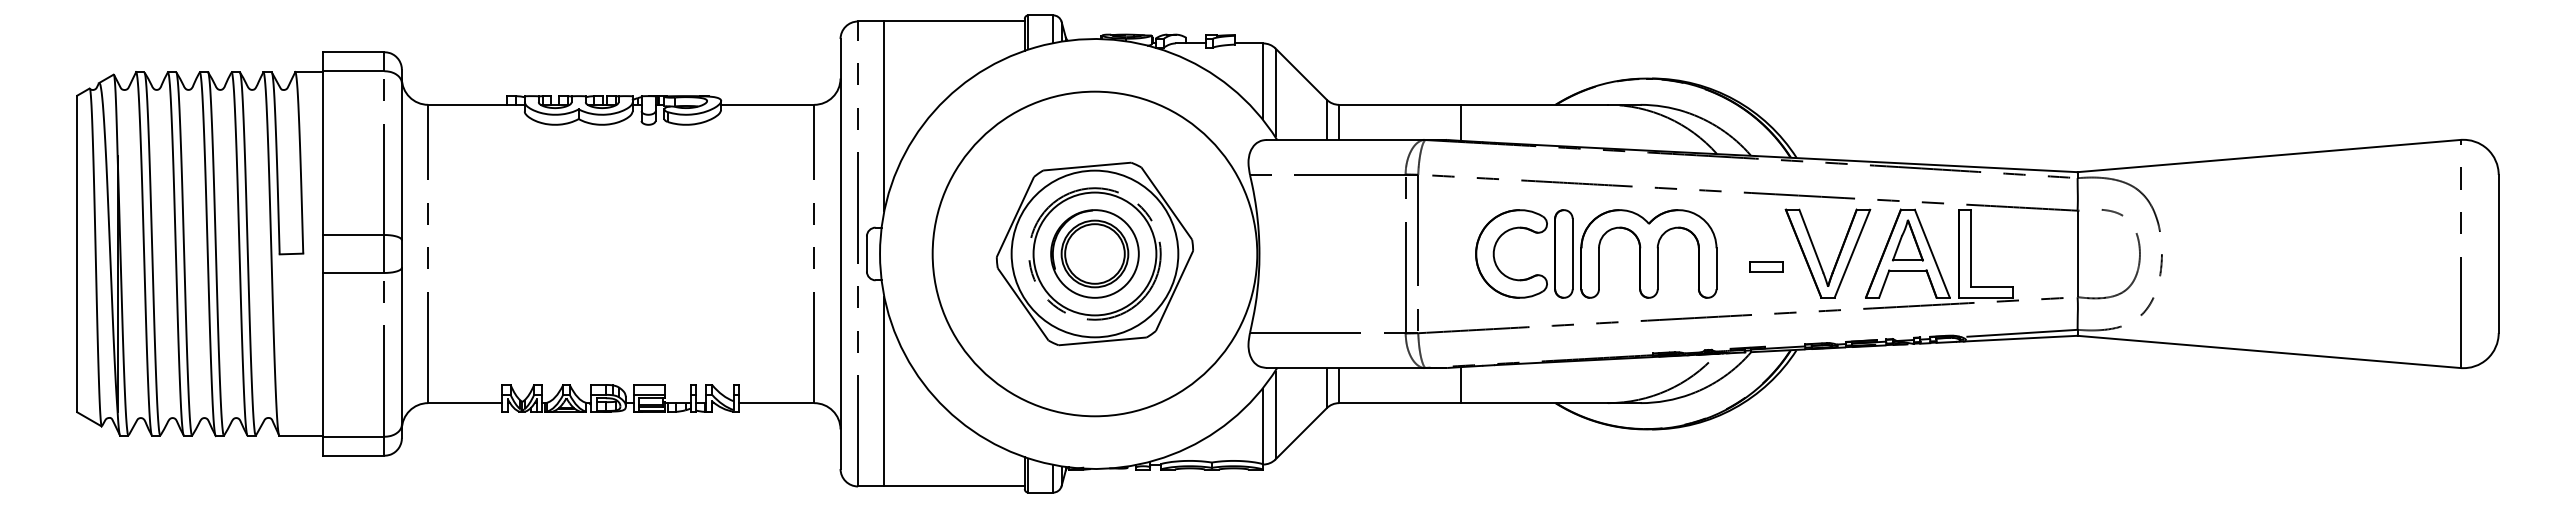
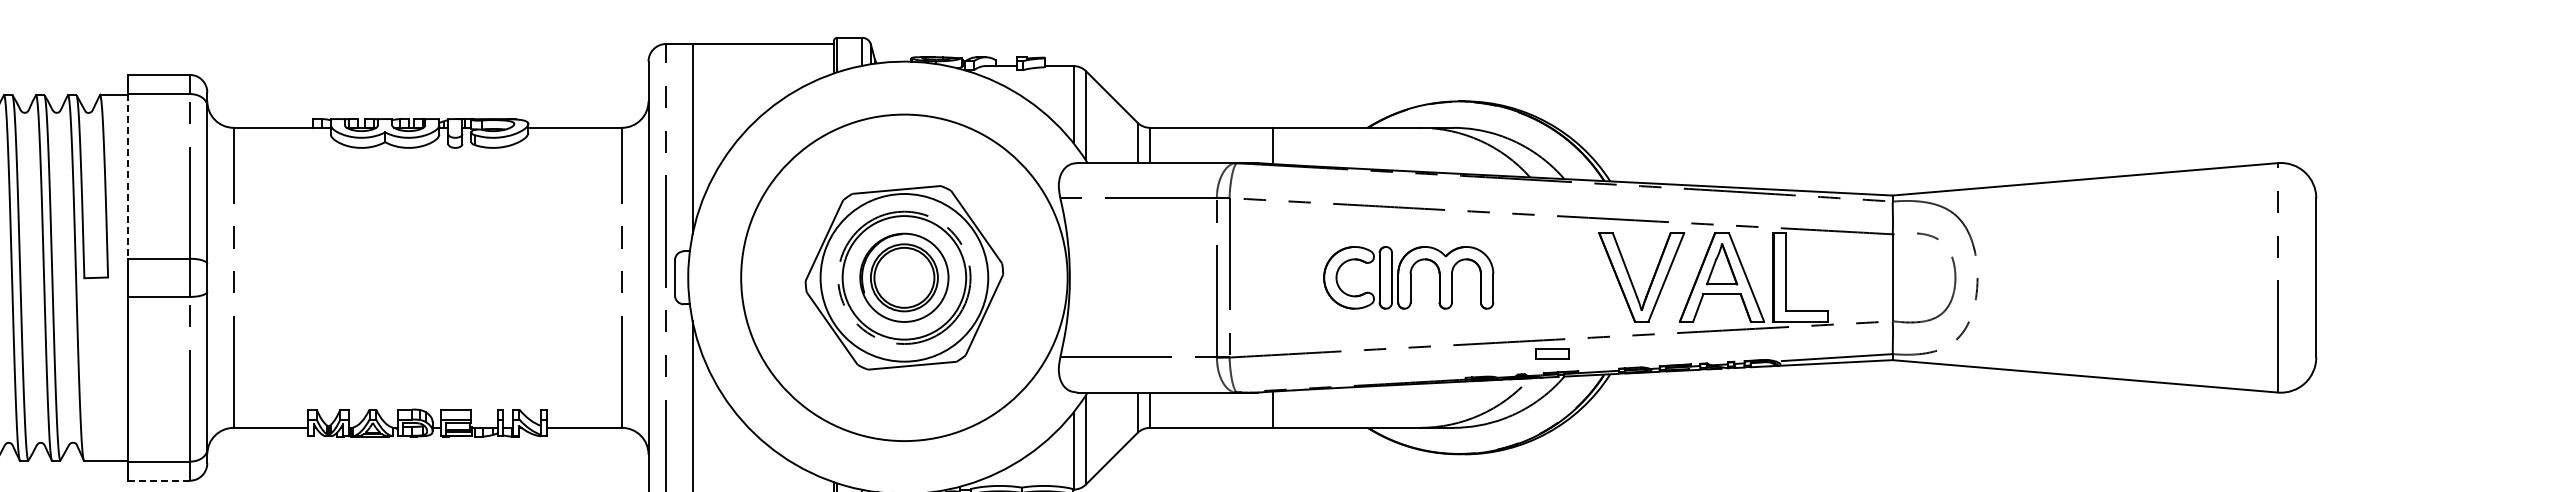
line: (322, 153) -> (127, 176), solid -> dashed
part: (1596, 253) -> (1408, 277), size x0.7
part: (1766, 266) -> (1552, 353), moved
line: (353, 455) -> (158, 480), solid -> dashed

